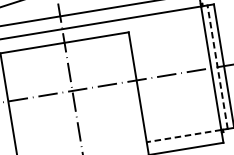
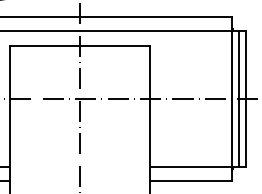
line: (217, 66) -> (238, 98), dashed -> solid
line: (183, 136) -> (190, 166), dashed -> solid

